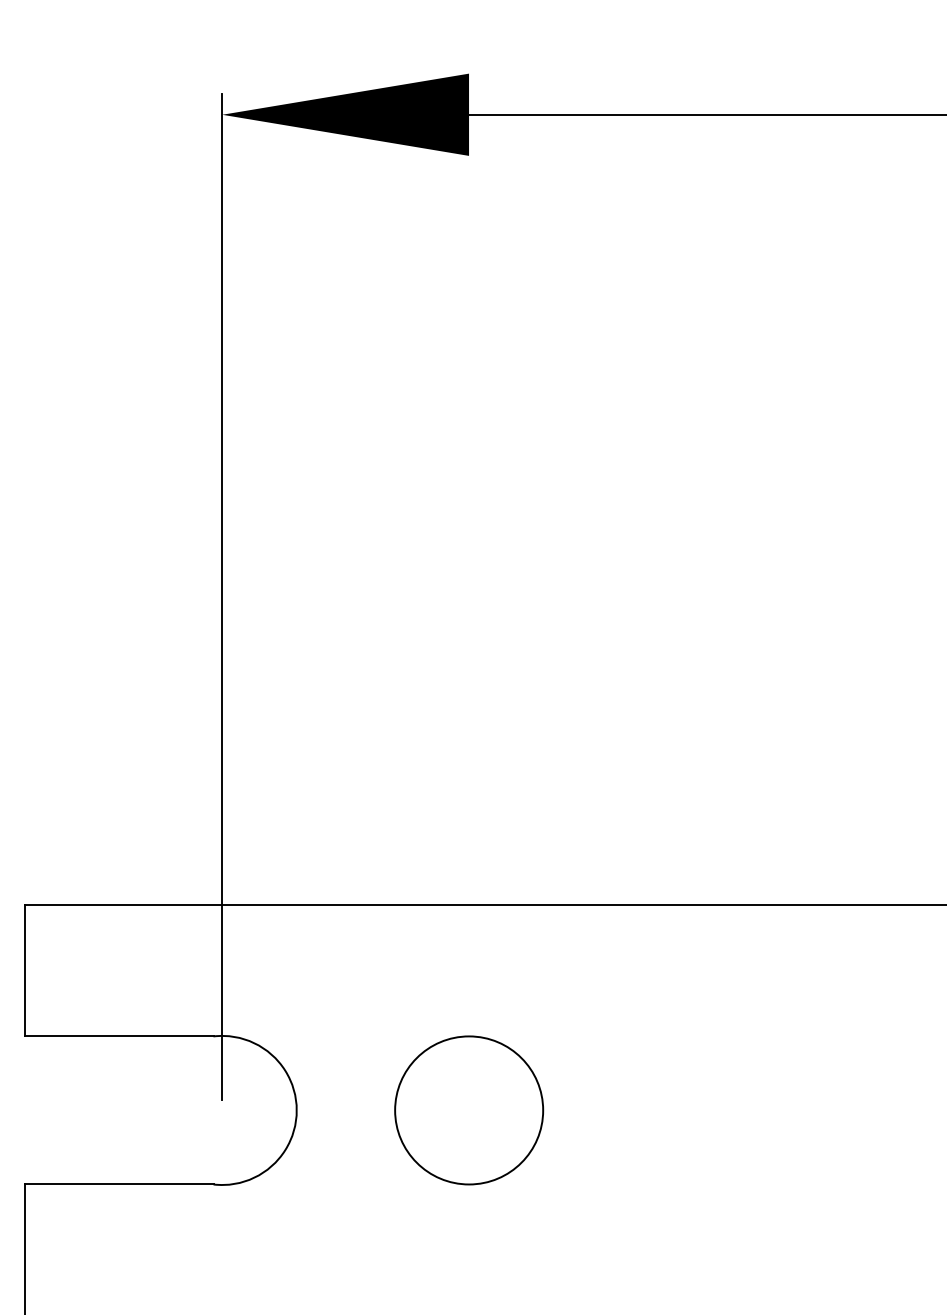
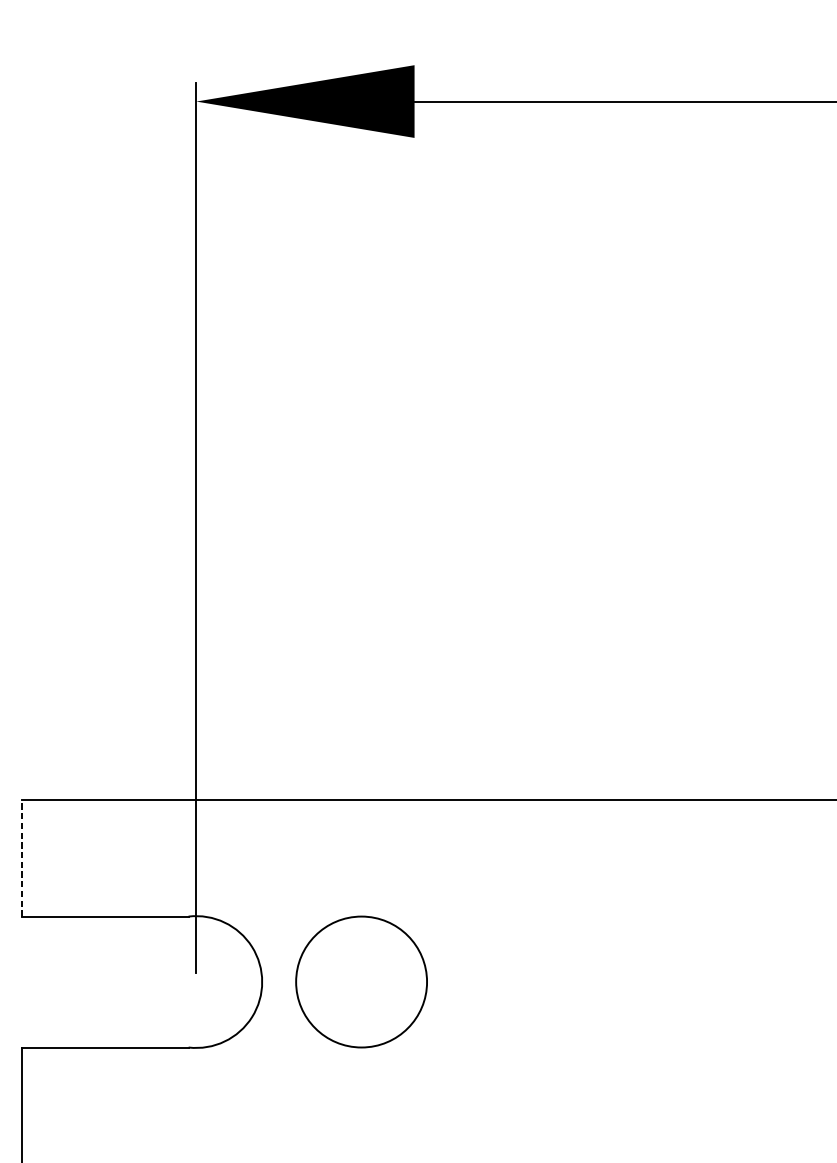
line: (25, 970) -> (22, 858), solid -> dashed
circle: (469, 1110) -> (361, 982), moved

